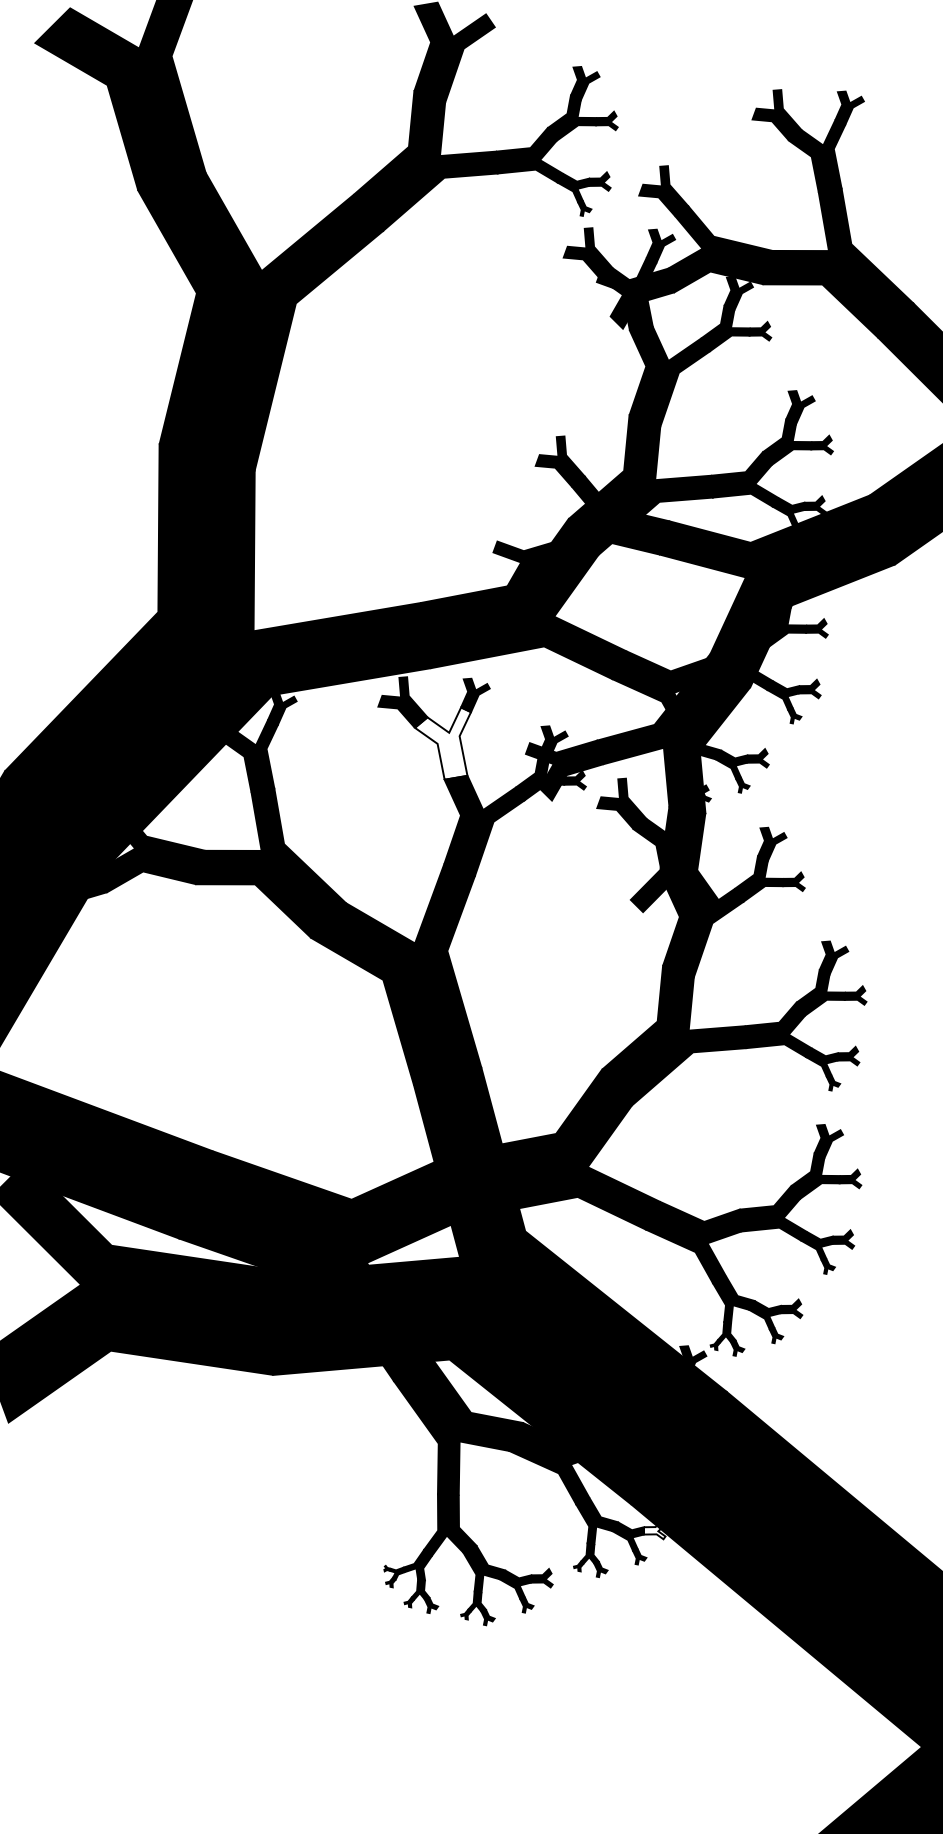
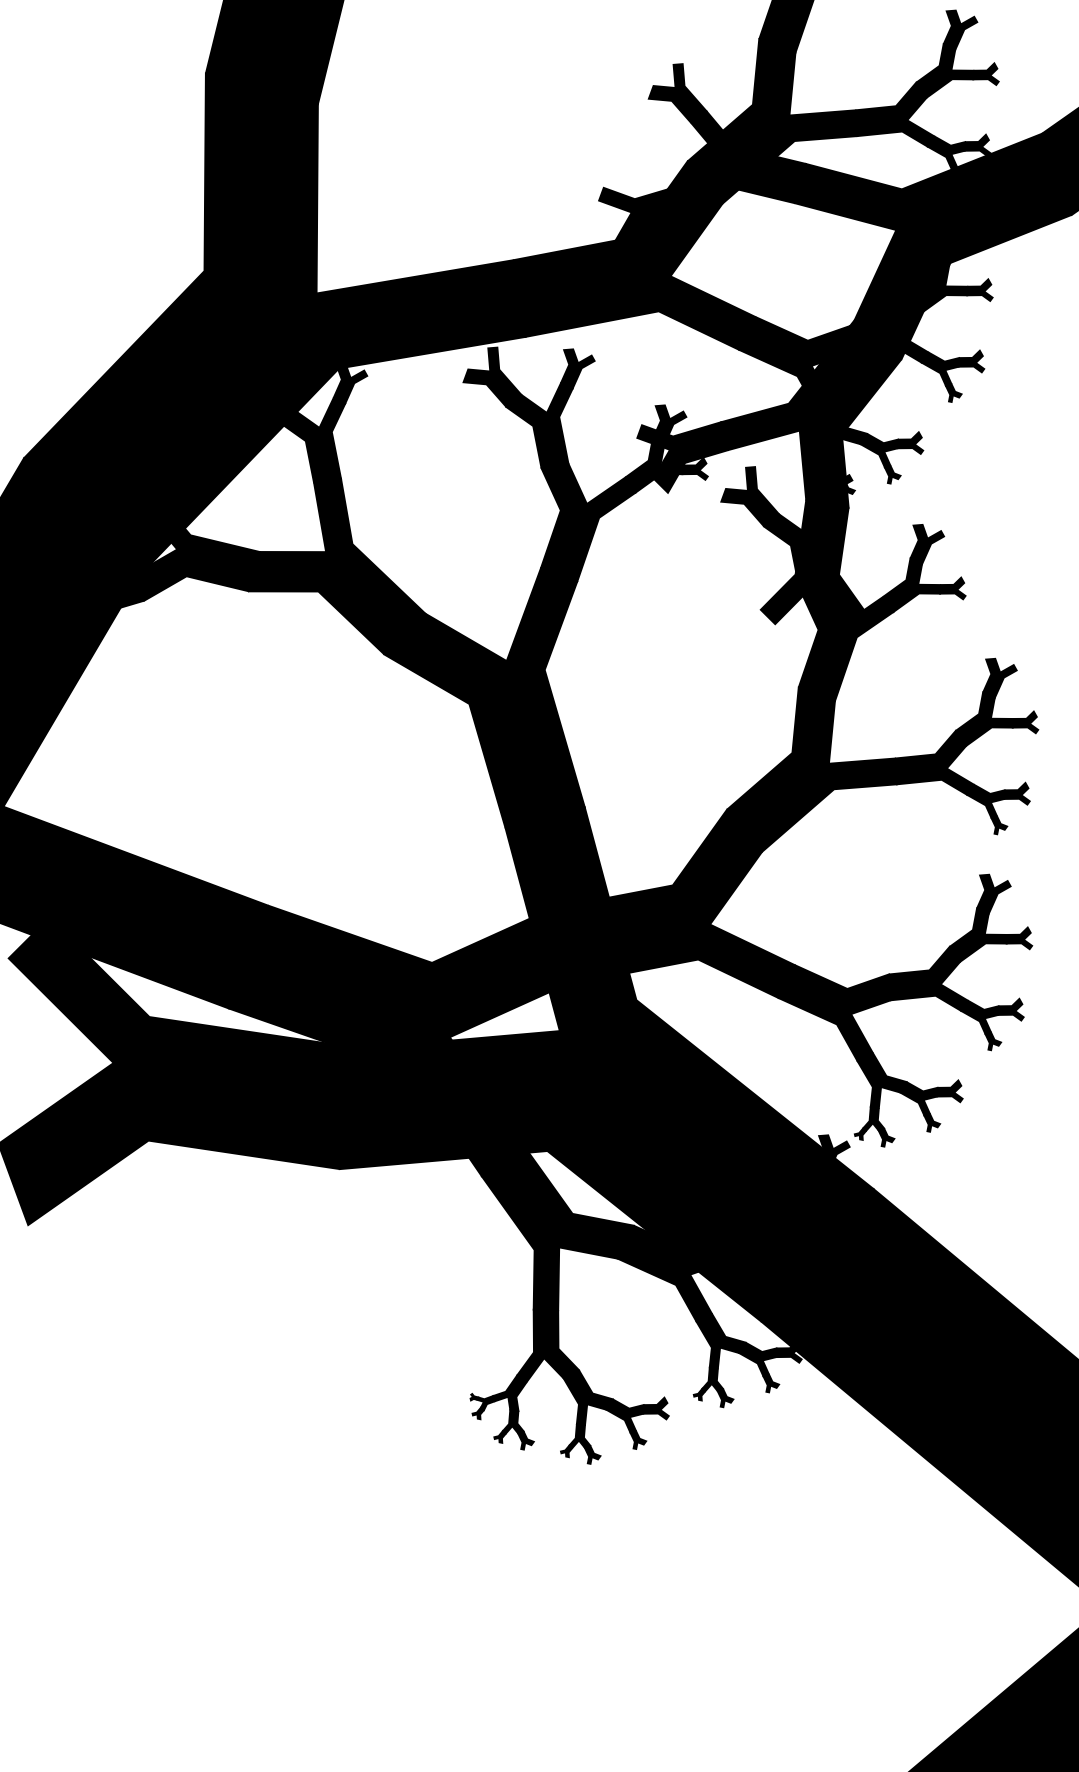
fill: (442, 743) -> (539, 425), added
fill: (654, 1529) -> (788, 1351), added

